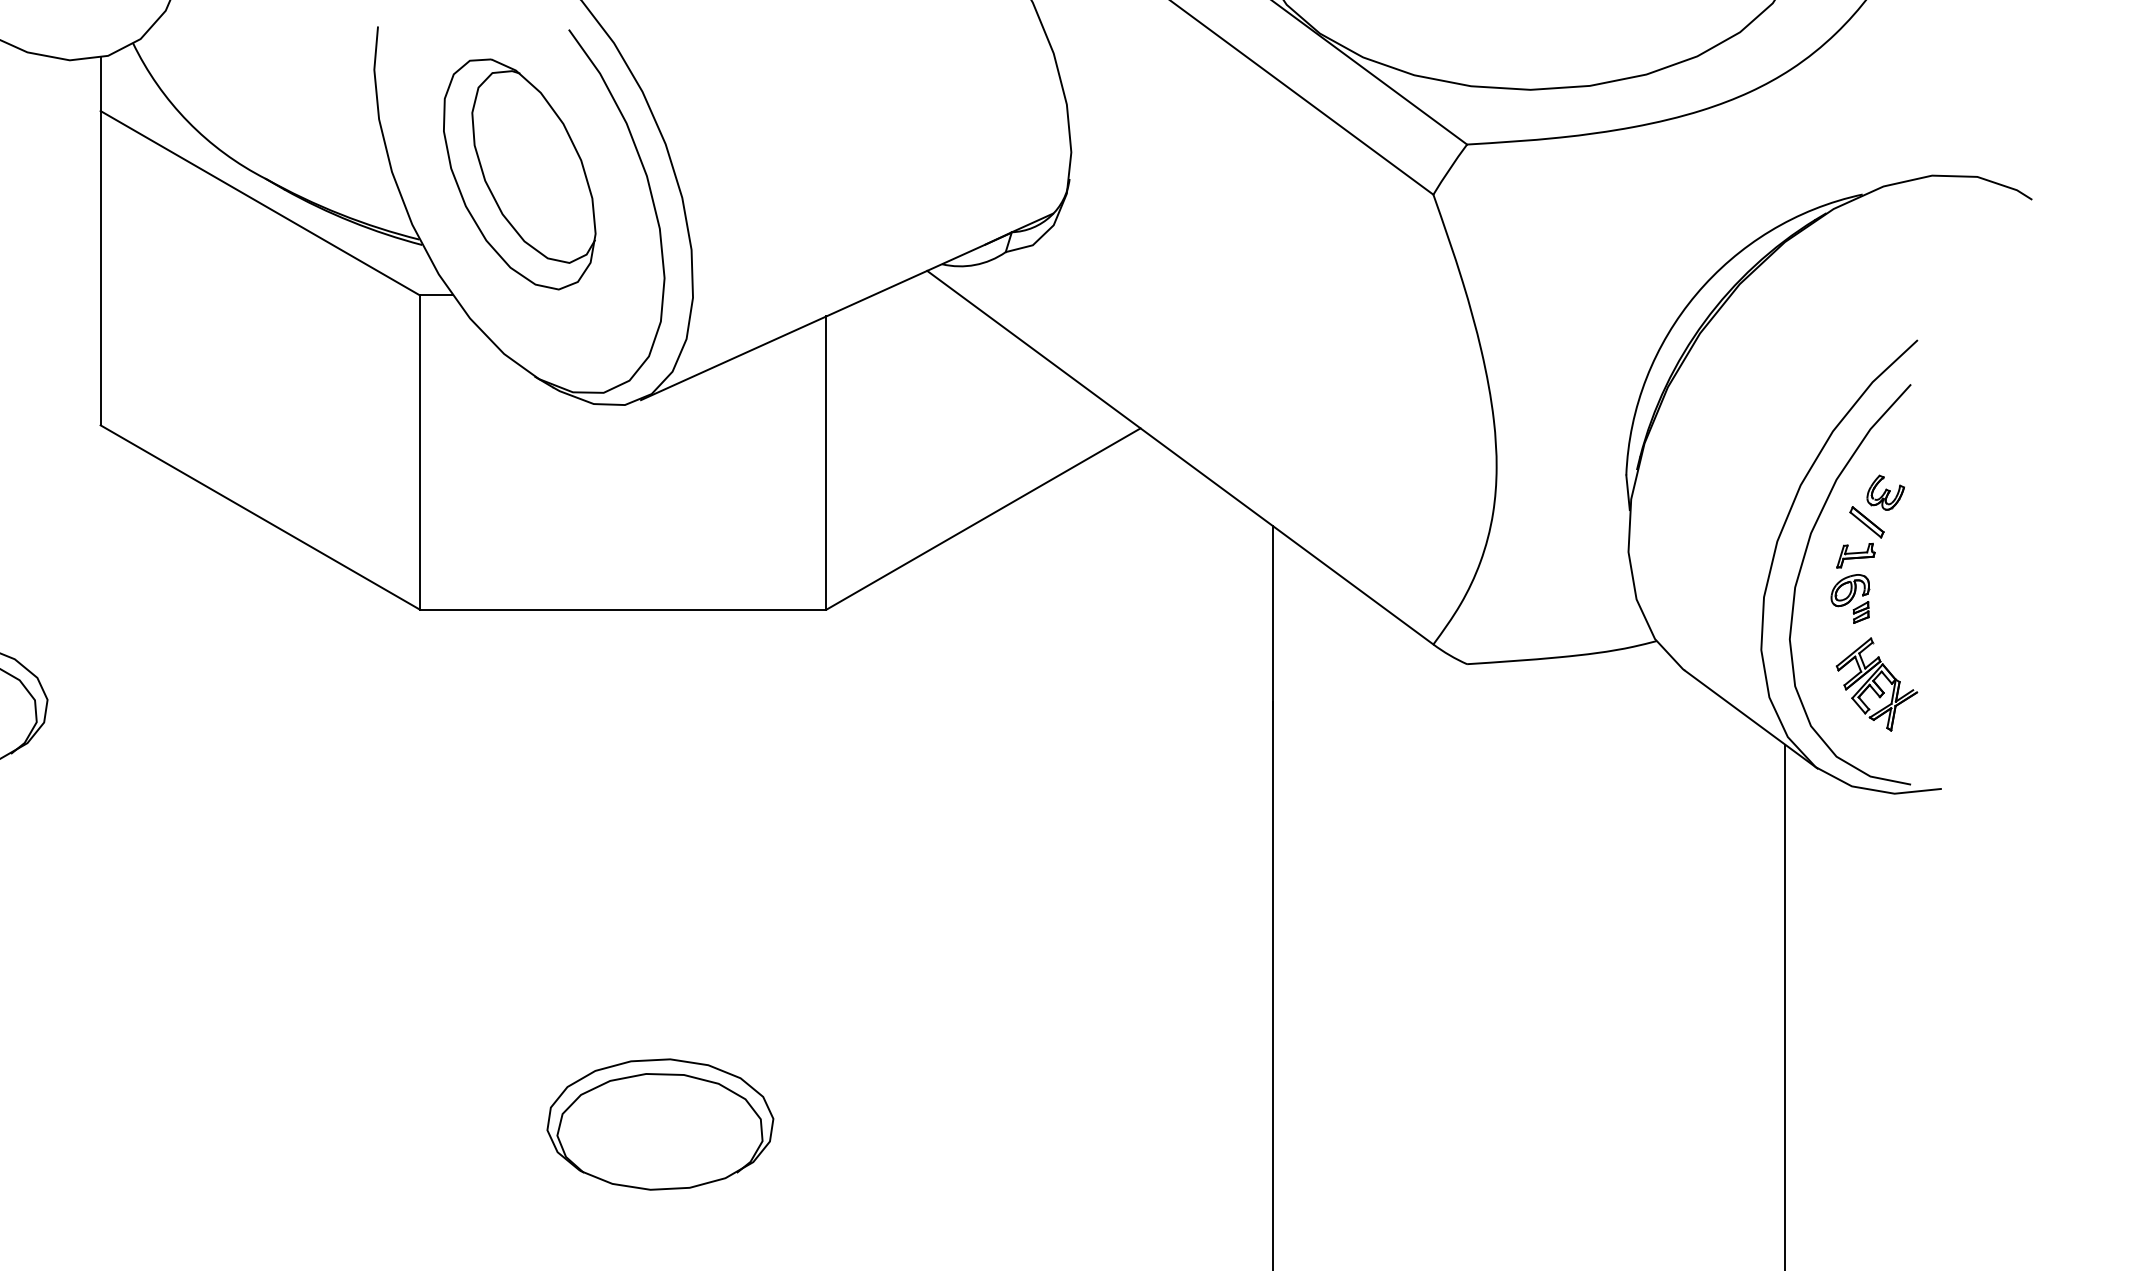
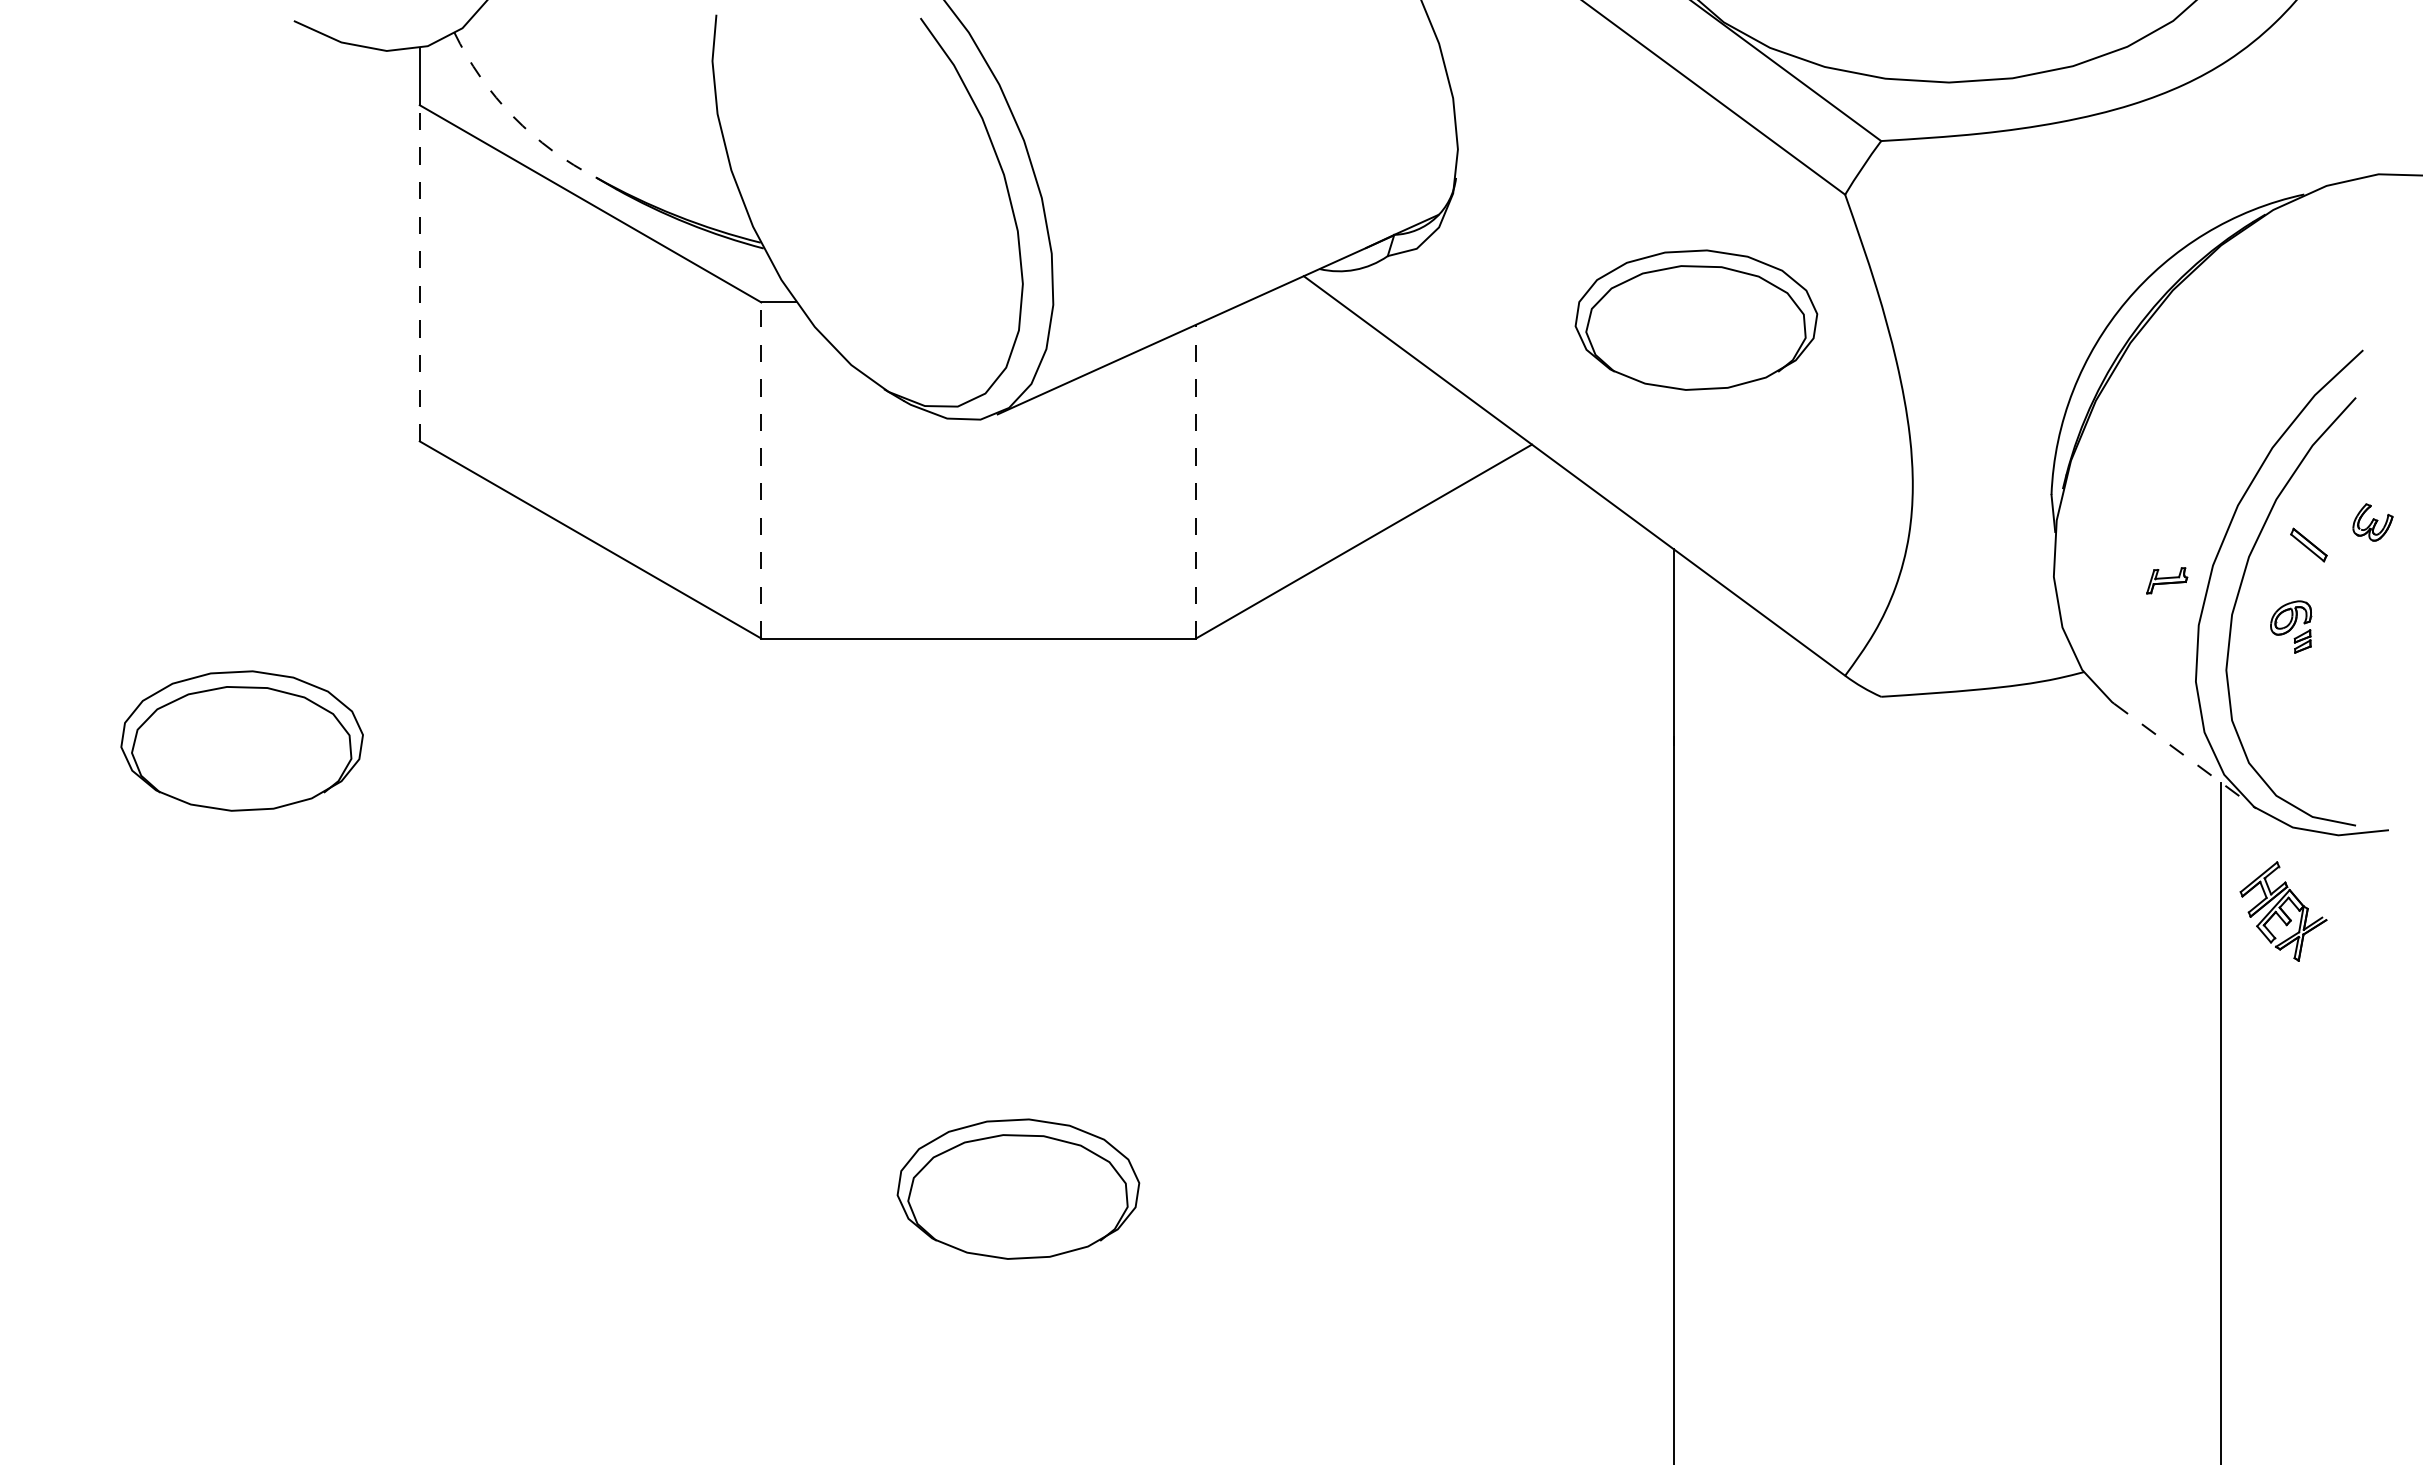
arc: (188, 121) -> (513, 116), solid -> dashed
part: (519, 173) -> (867, 172), removed
line: (100, 267) -> (419, 272), solid -> dashed
part: (1294, 311) -> (1696, 319), added
line: (420, 451) -> (761, 469), solid -> dashed
line: (826, 462) -> (1196, 481), solid -> dashed
part: (1885, 492) -> (2372, 522), moved
part: (1856, 555) -> (2167, 580), moved
part: (1876, 684) -> (2283, 911), moved
line: (1751, 719) -> (2185, 756), solid -> dashed

